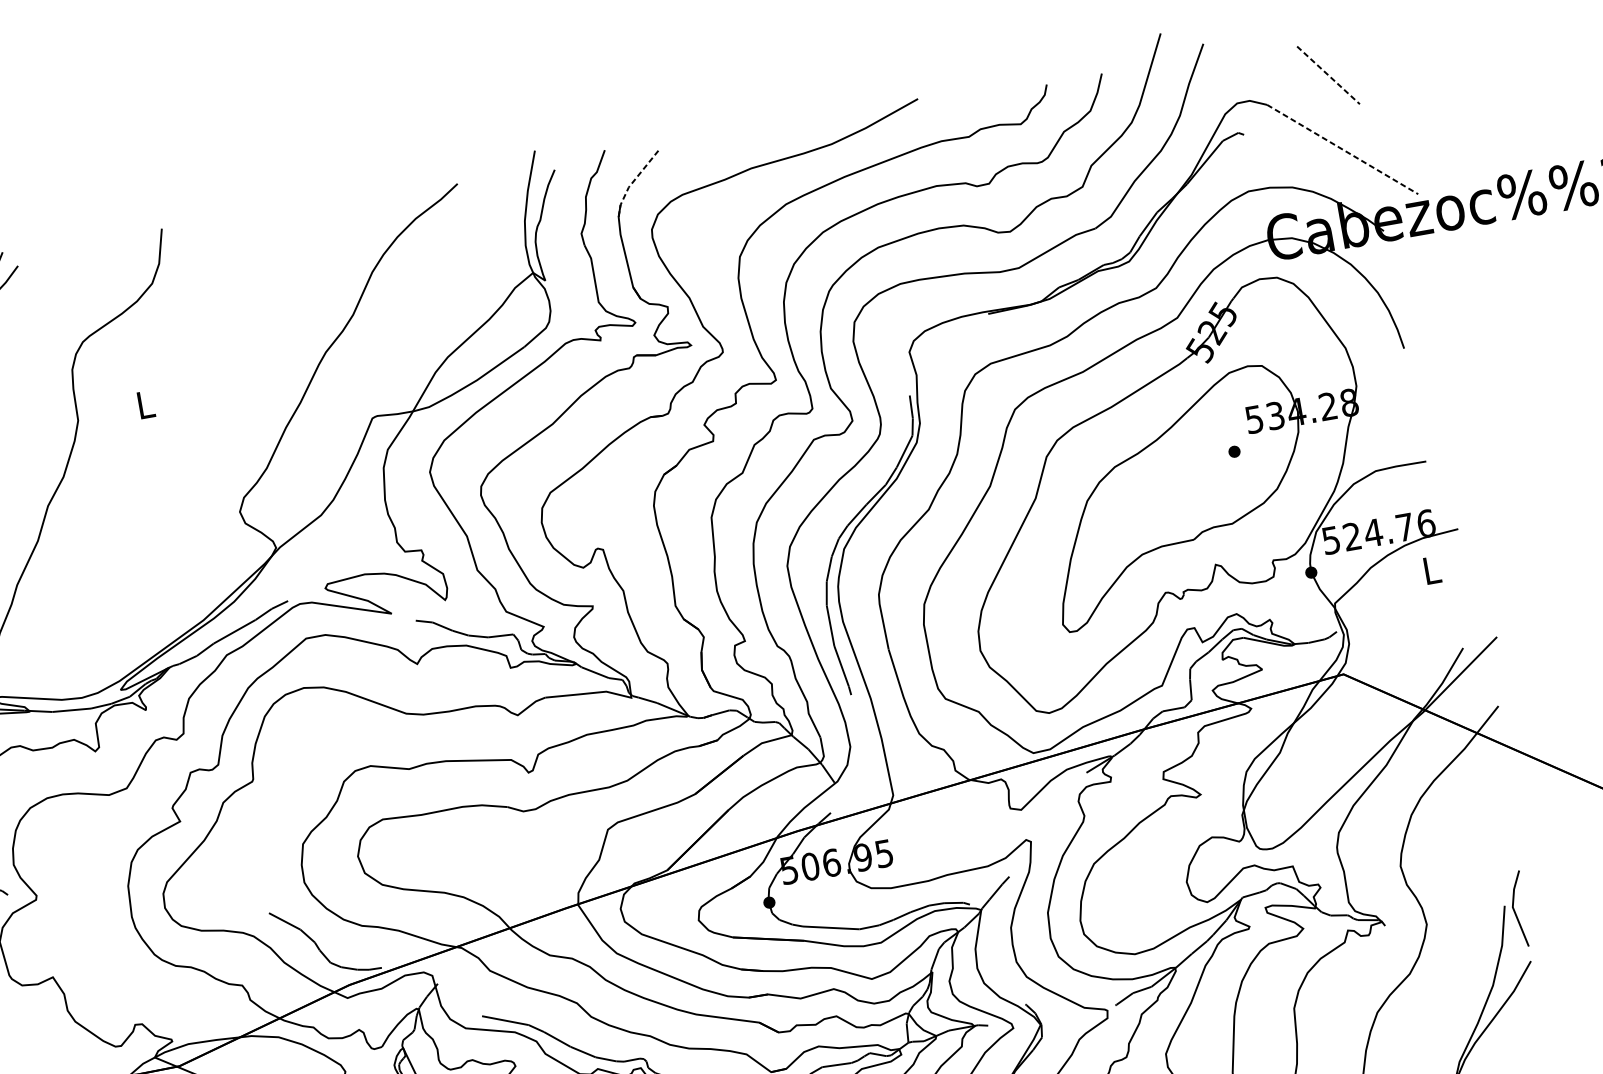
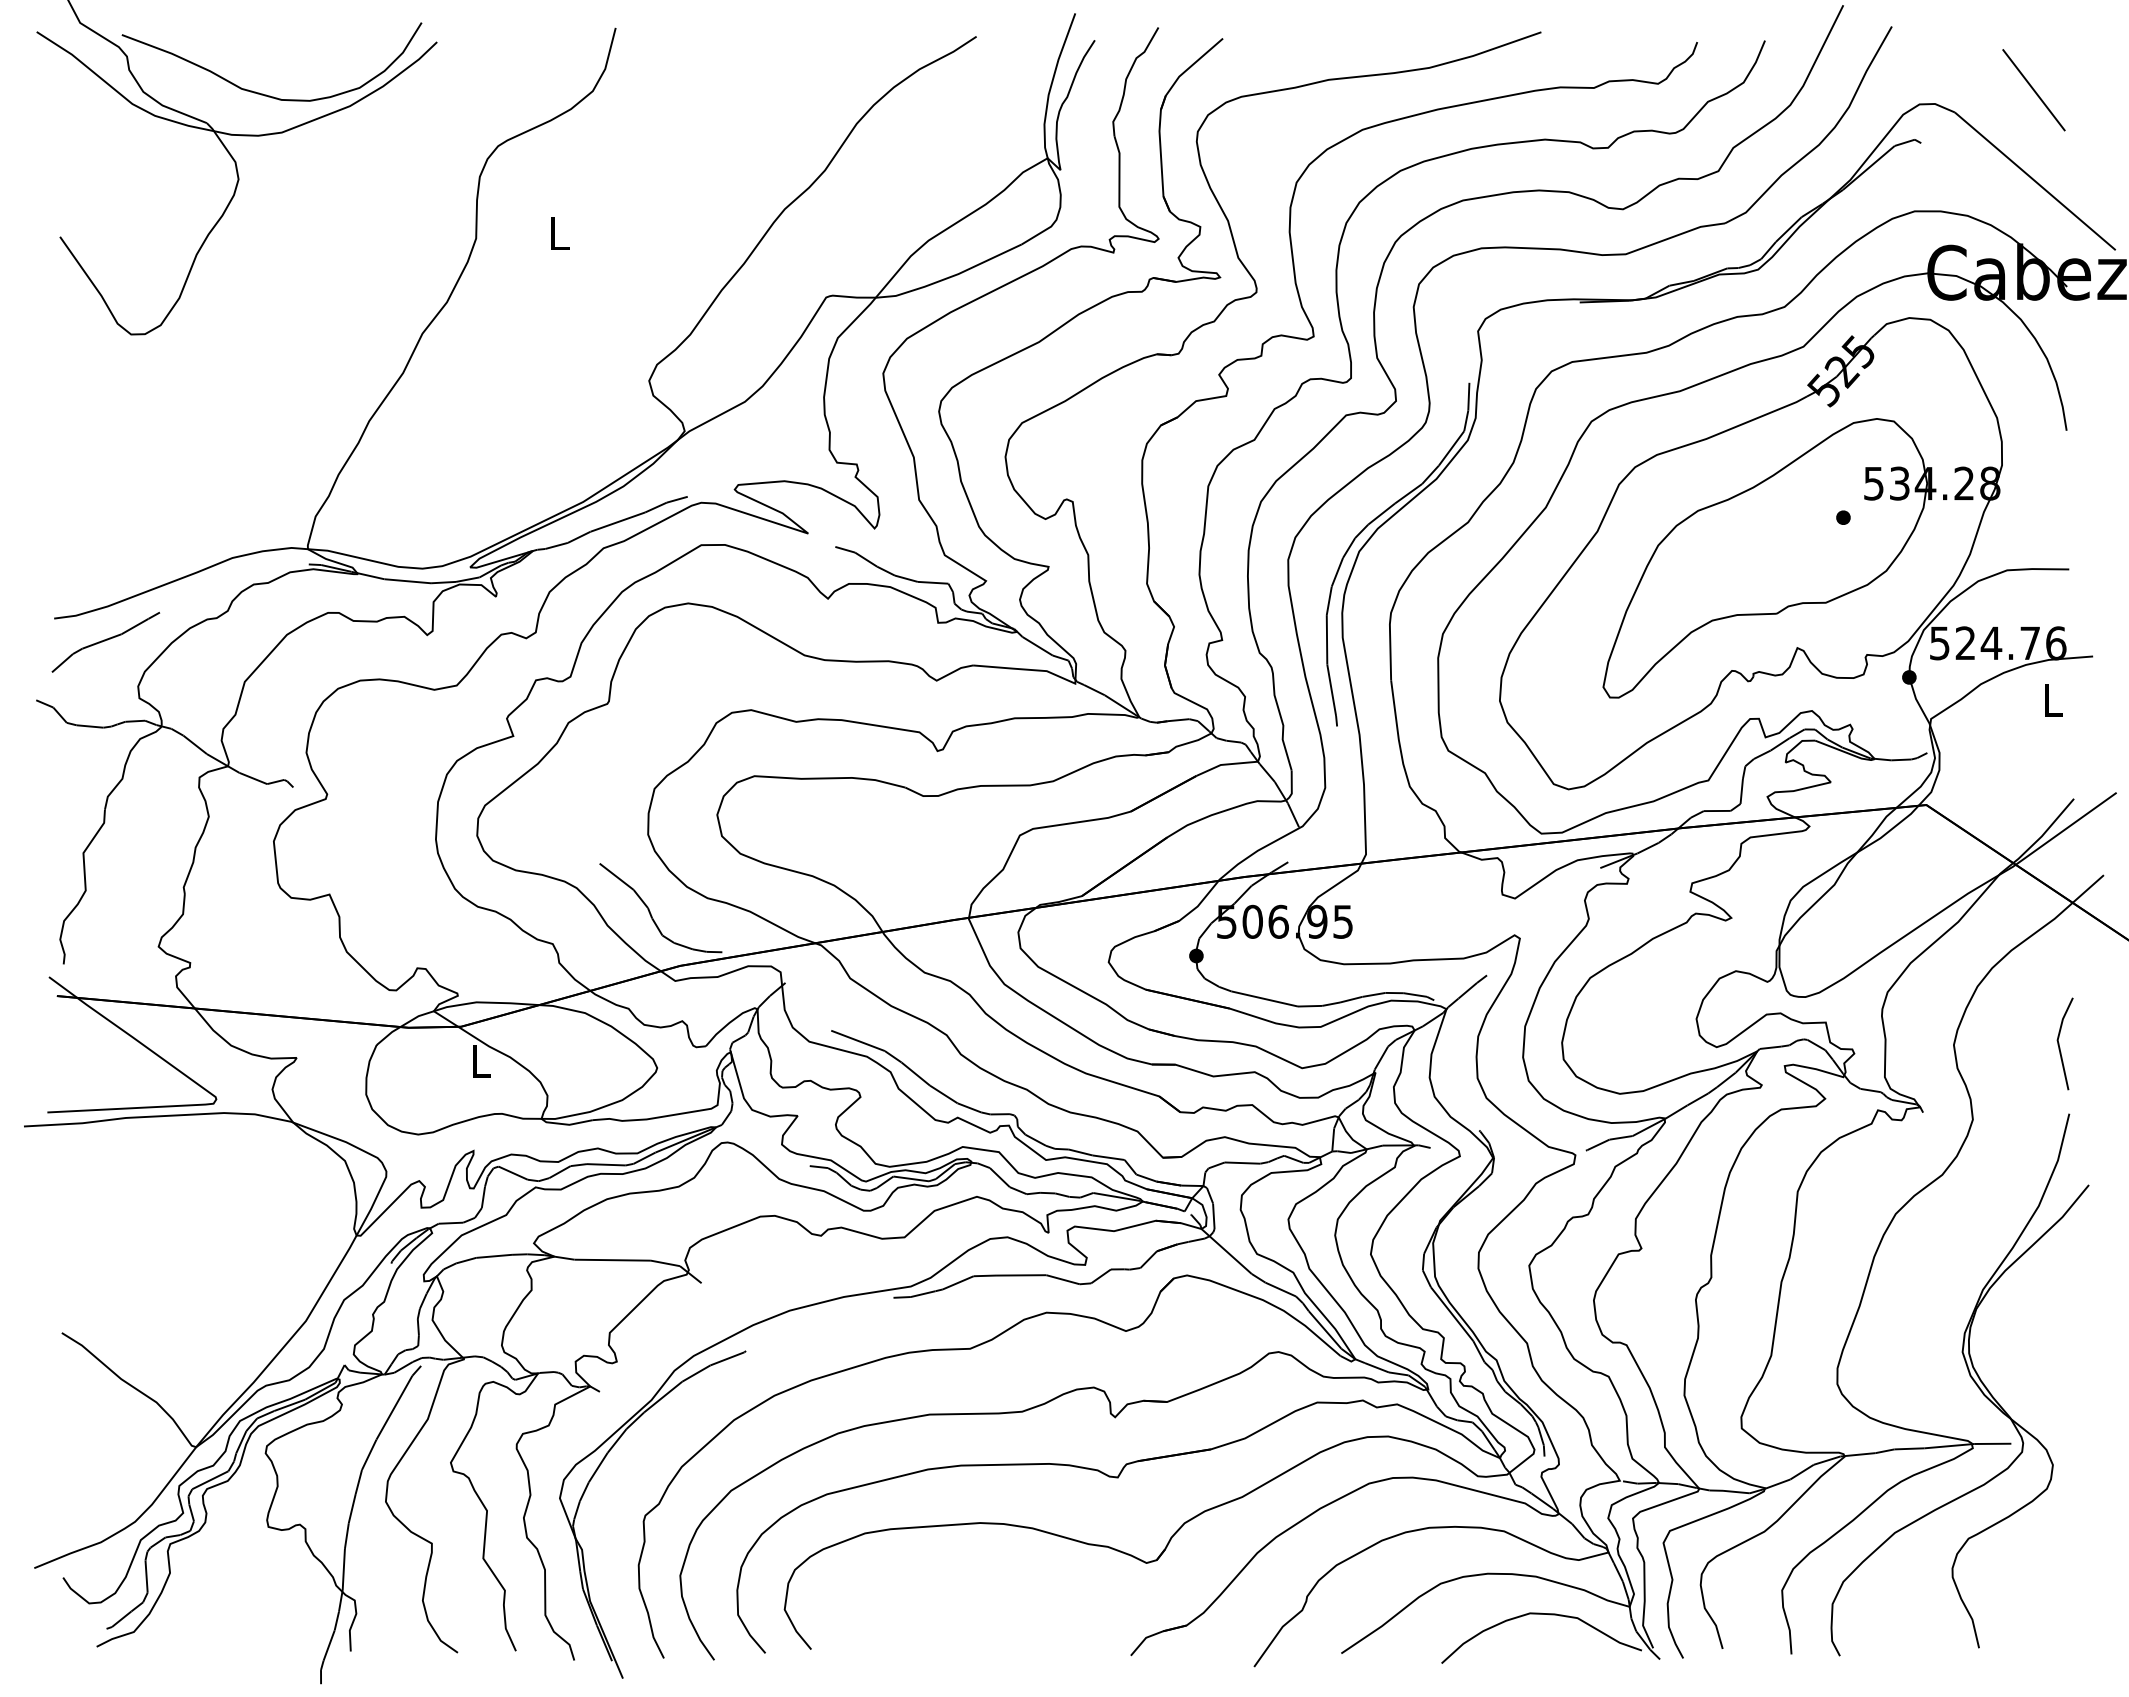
line: (1328, 75) -> (2034, 90), dashed -> solid
line: (1342, 149) -> (2035, 181), dashed -> solid
line: (633, 181) -> (1185, 70), dashed -> solid
line: (1514, 909) -> (2059, 1043), moved

